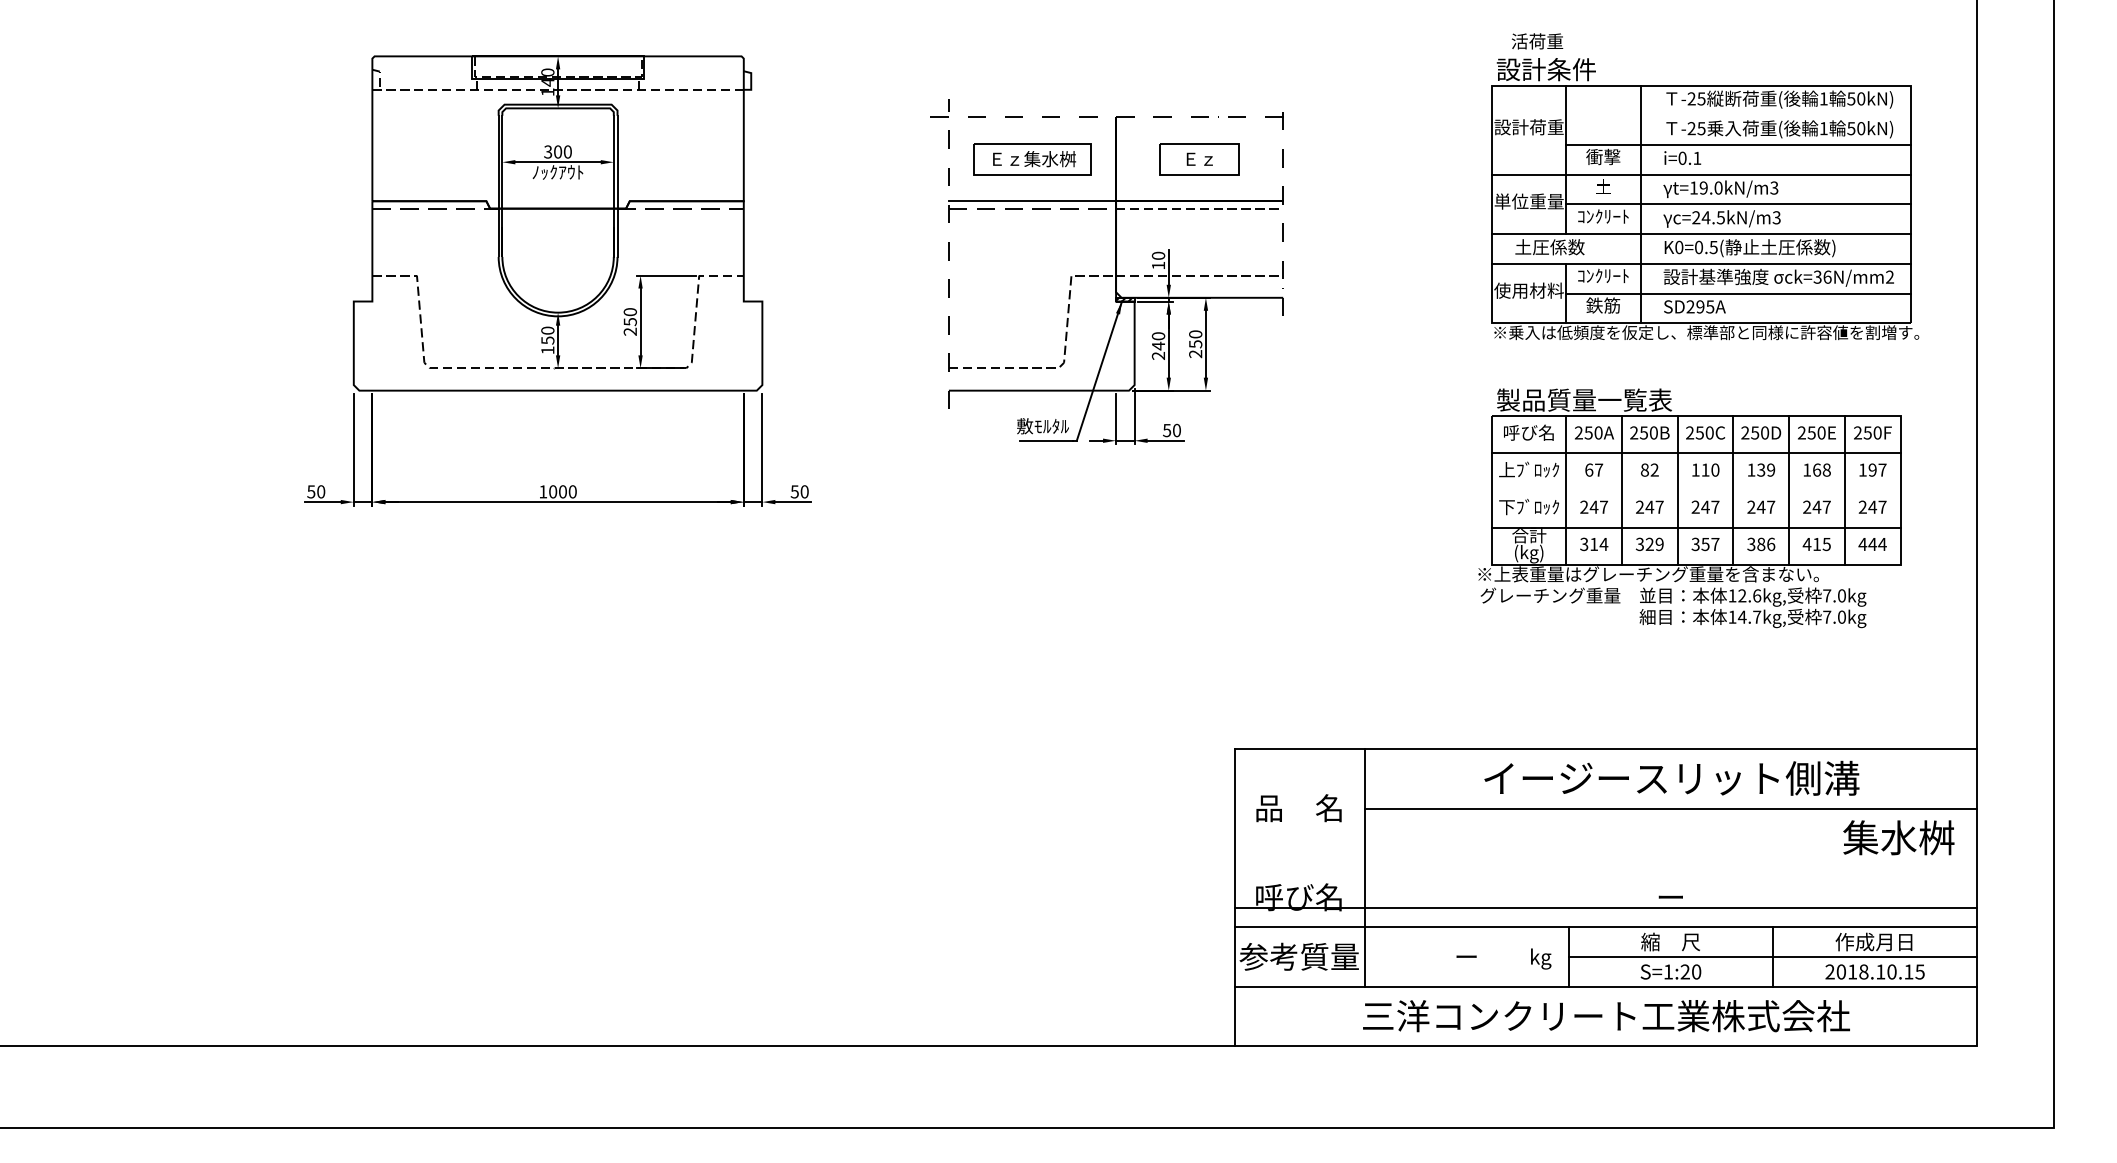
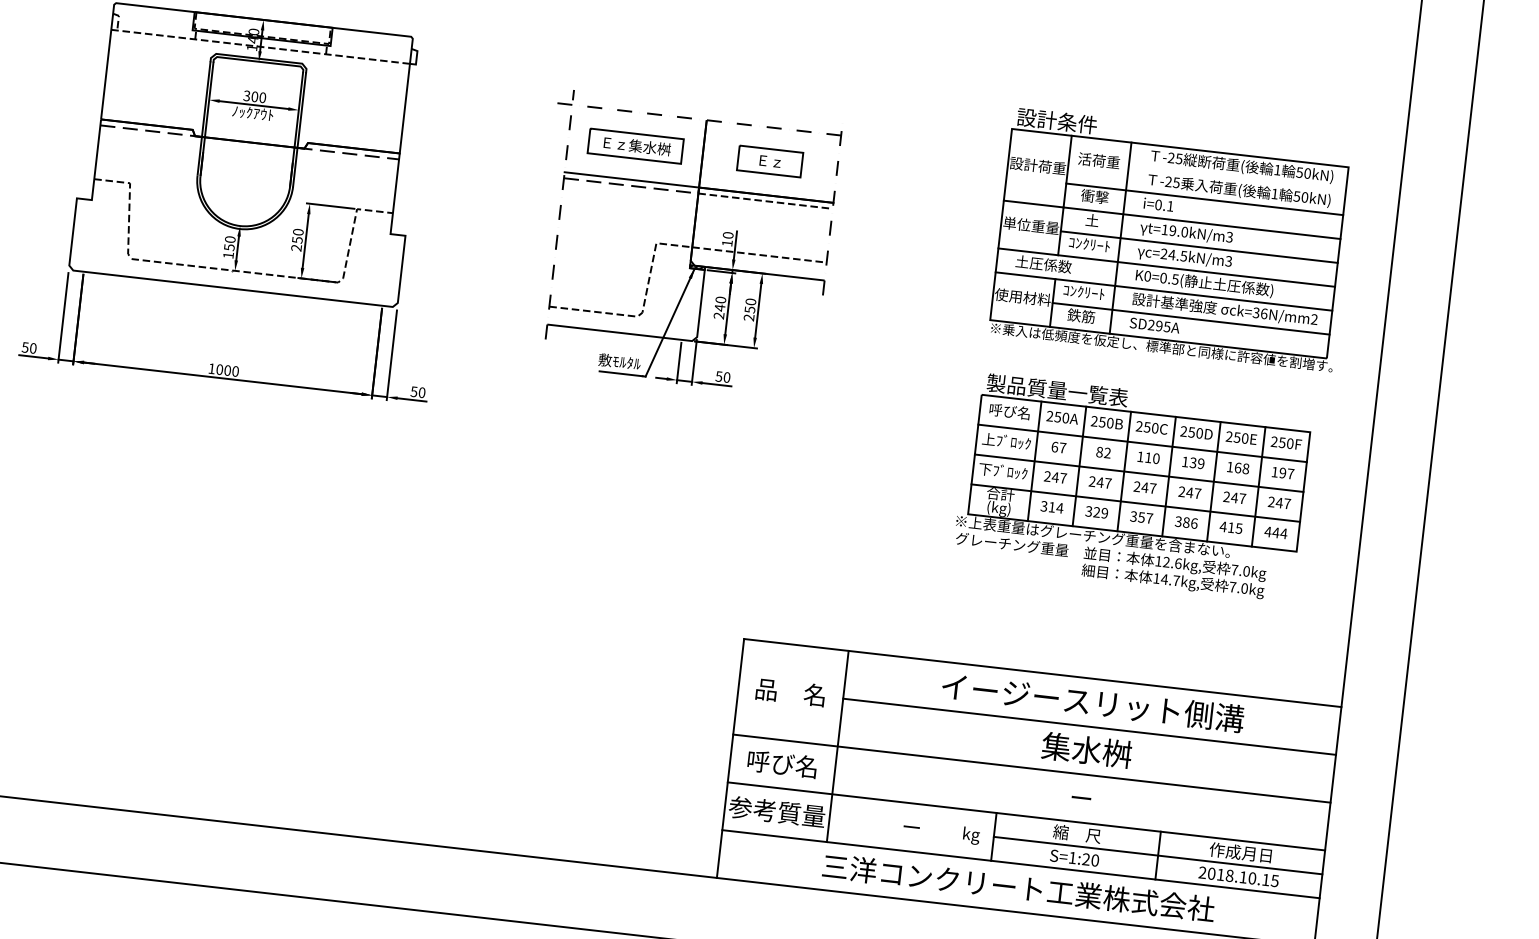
text: (1537, 41) -> (1099, 160), moved
line: (1696, 490) -> (1139, 473), added
text: (1898, 837) -> (1086, 749), moved
line: (1605, 908) -> (1031, 768), moved

